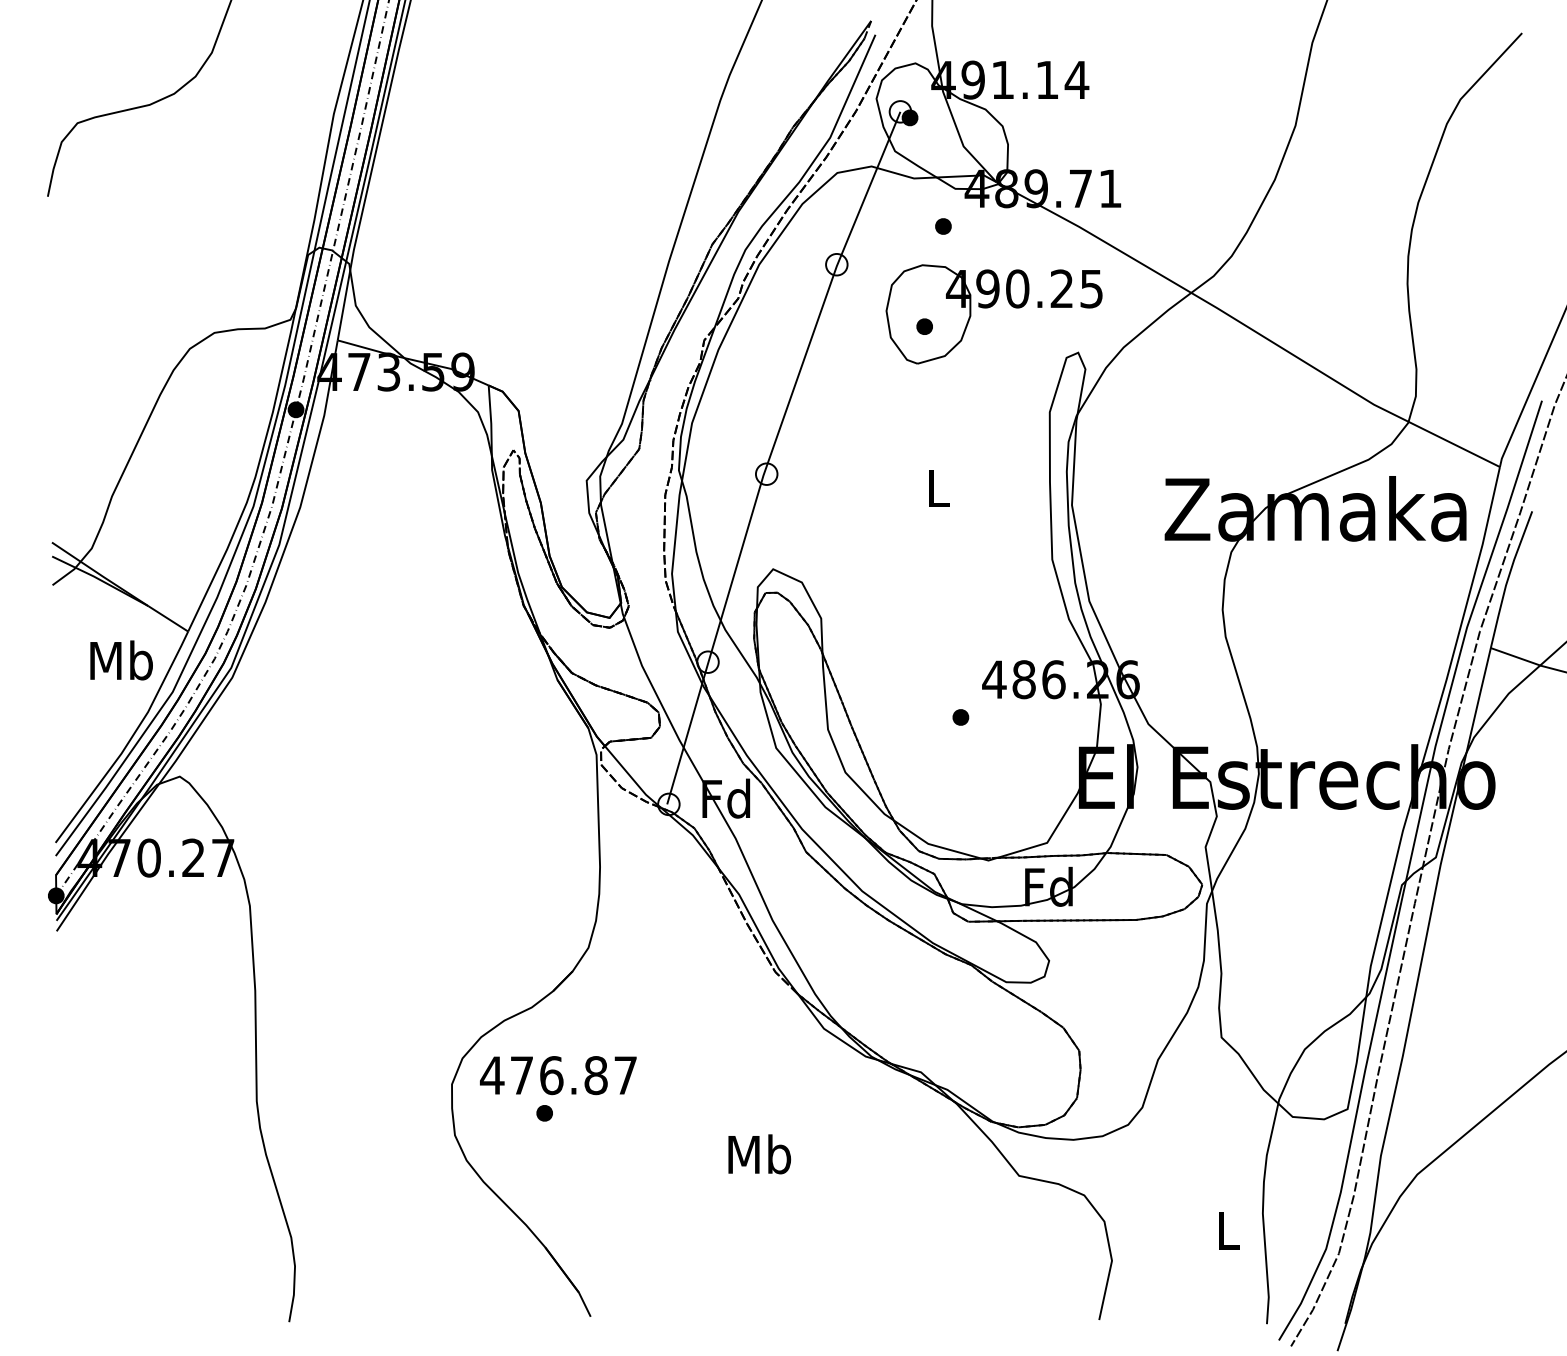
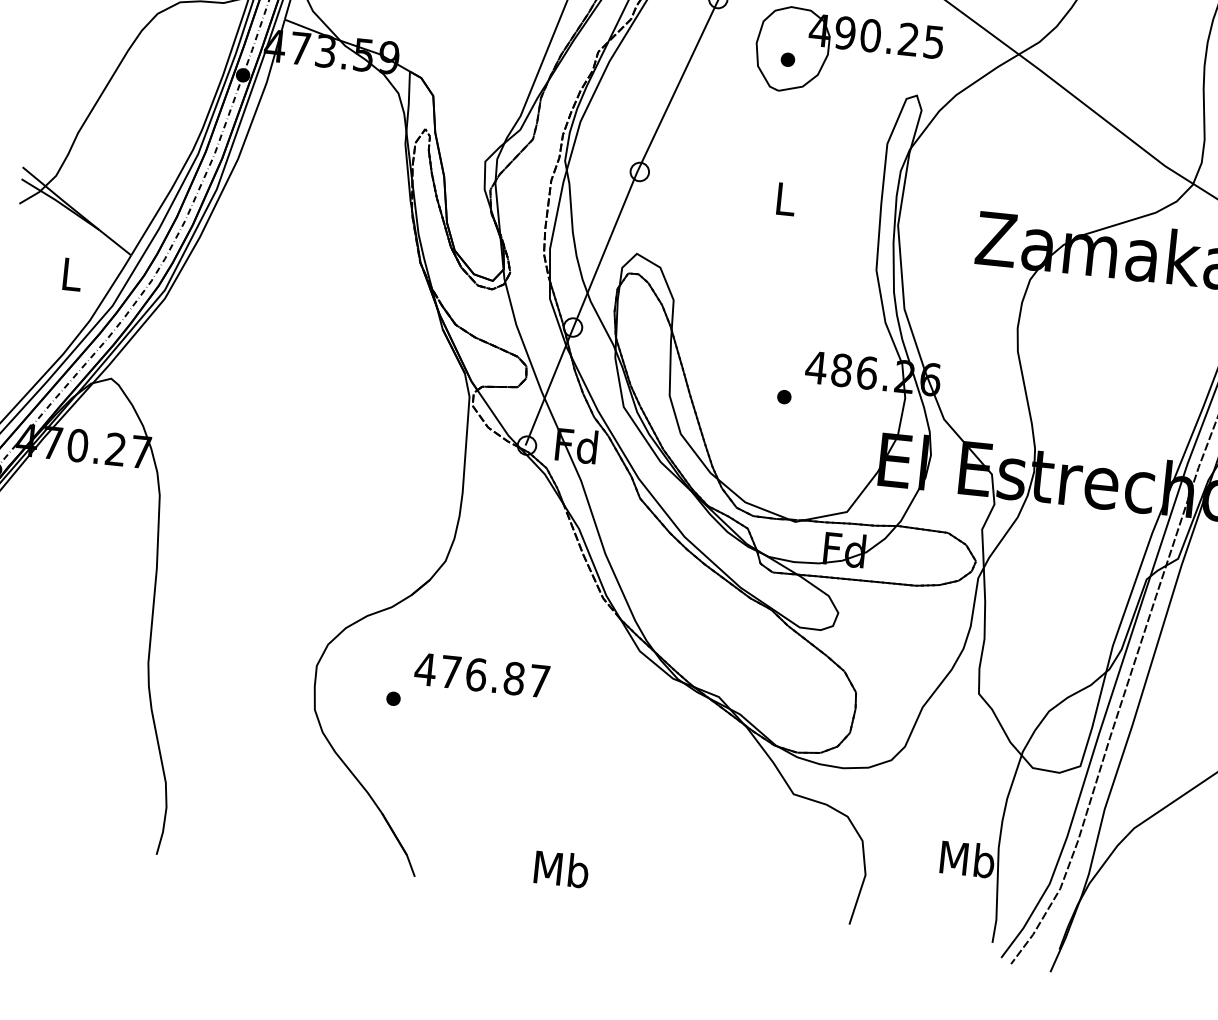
text: (121, 660) -> (71, 274), Mb -> L
text: (558, 1075) -> (482, 675), moved
text: (759, 1154) -> (561, 869), moved
text: (1228, 1230) -> (967, 859), L -> Mb

